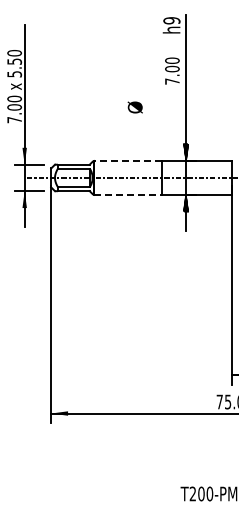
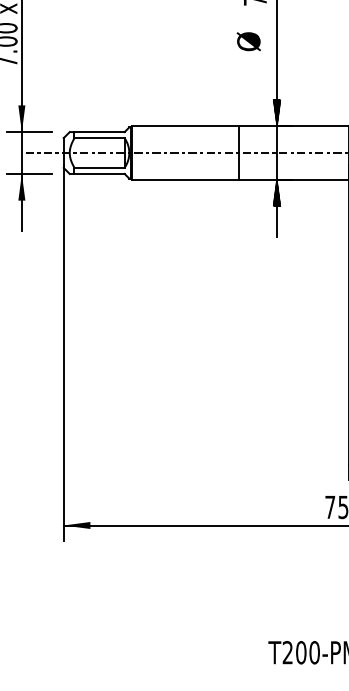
text: (134, 107) -> (247, 41), moved
line: (128, 161) -> (185, 127), dashed -> solid
line: (128, 194) -> (185, 179), dashed -> solid

